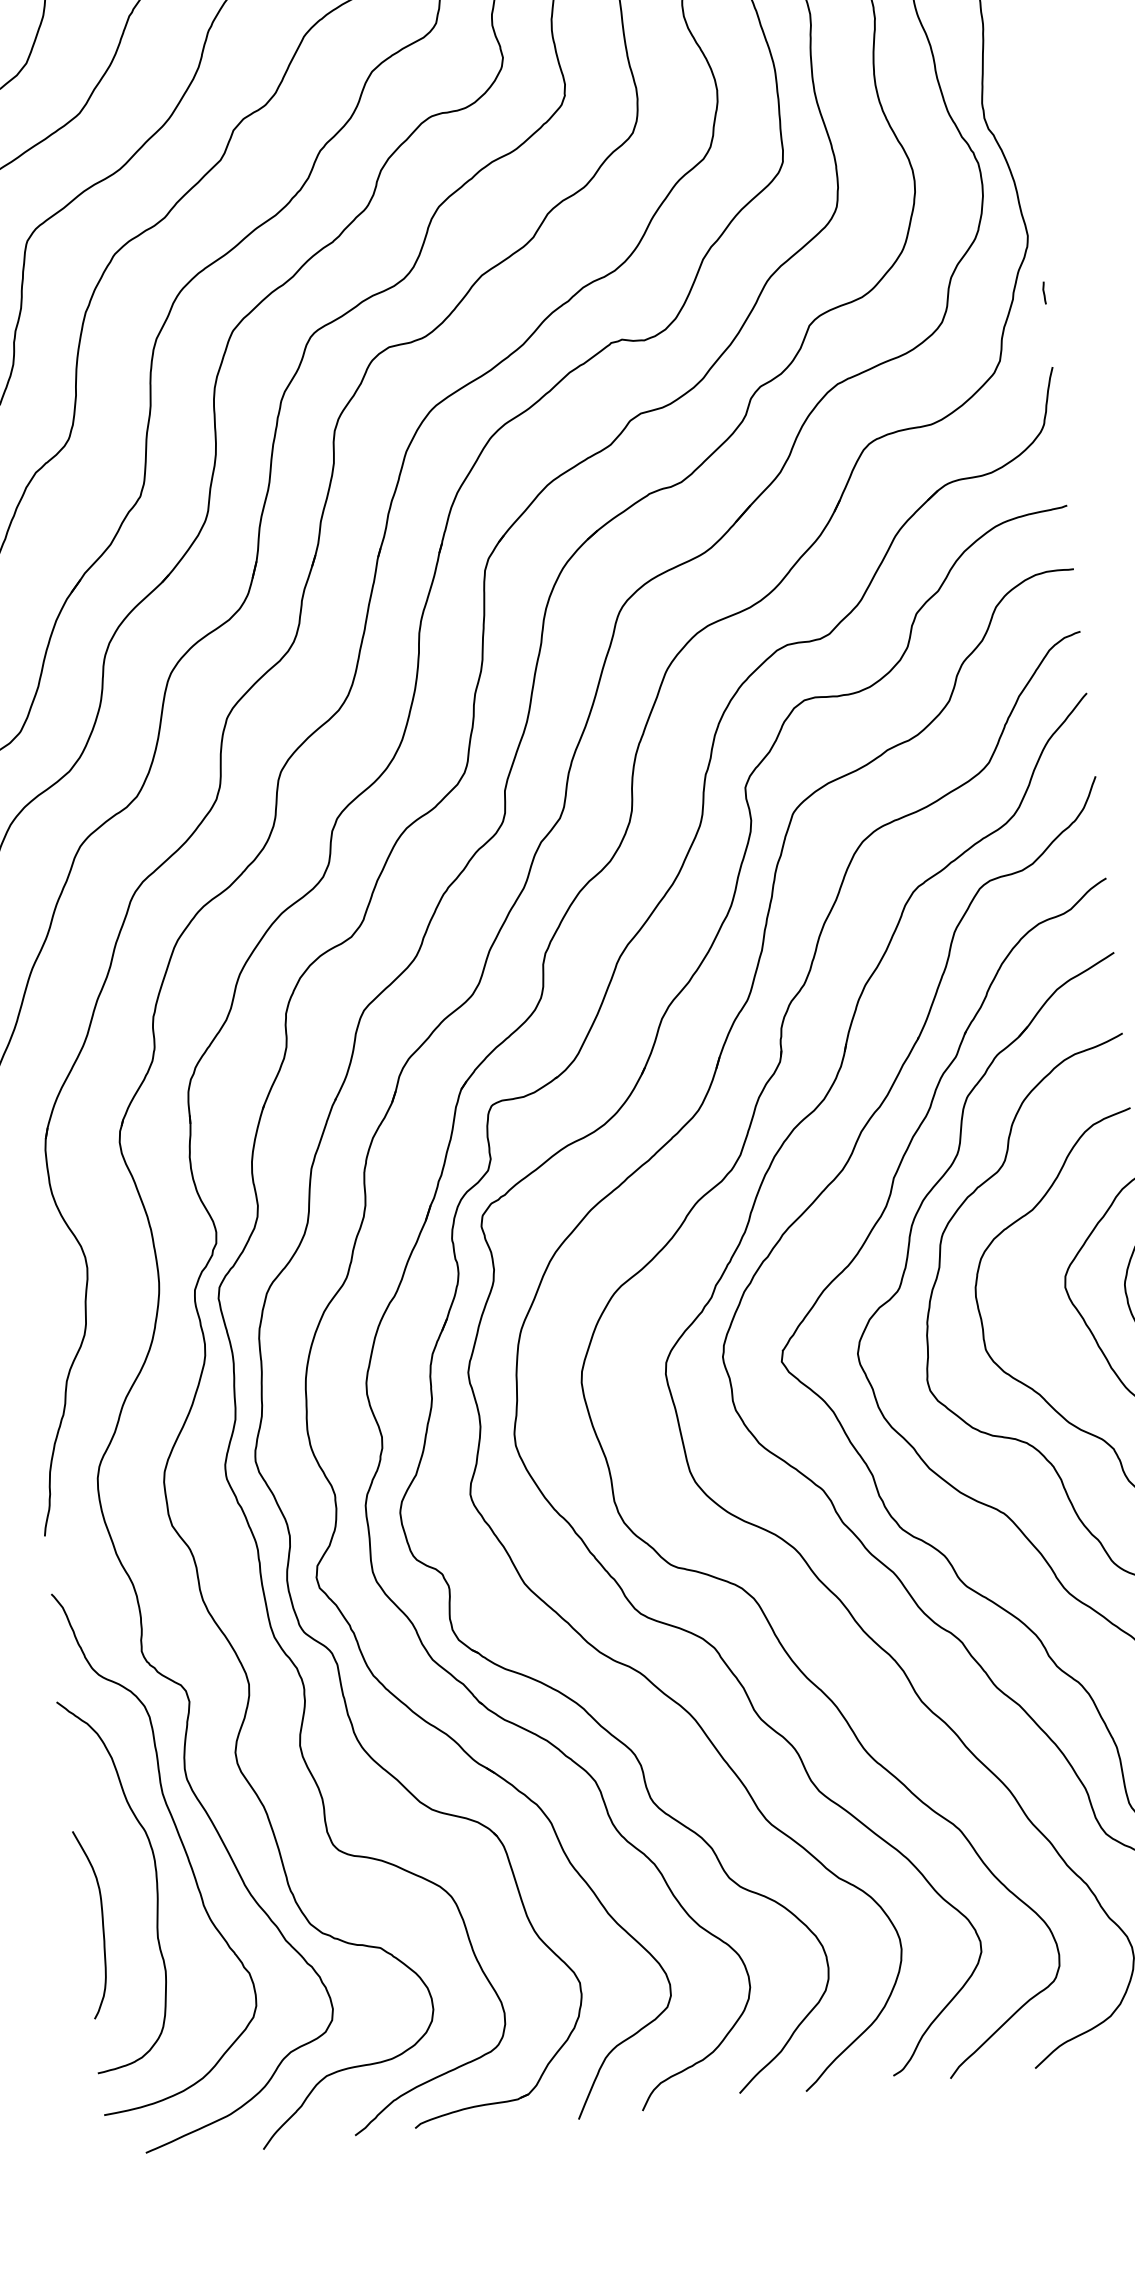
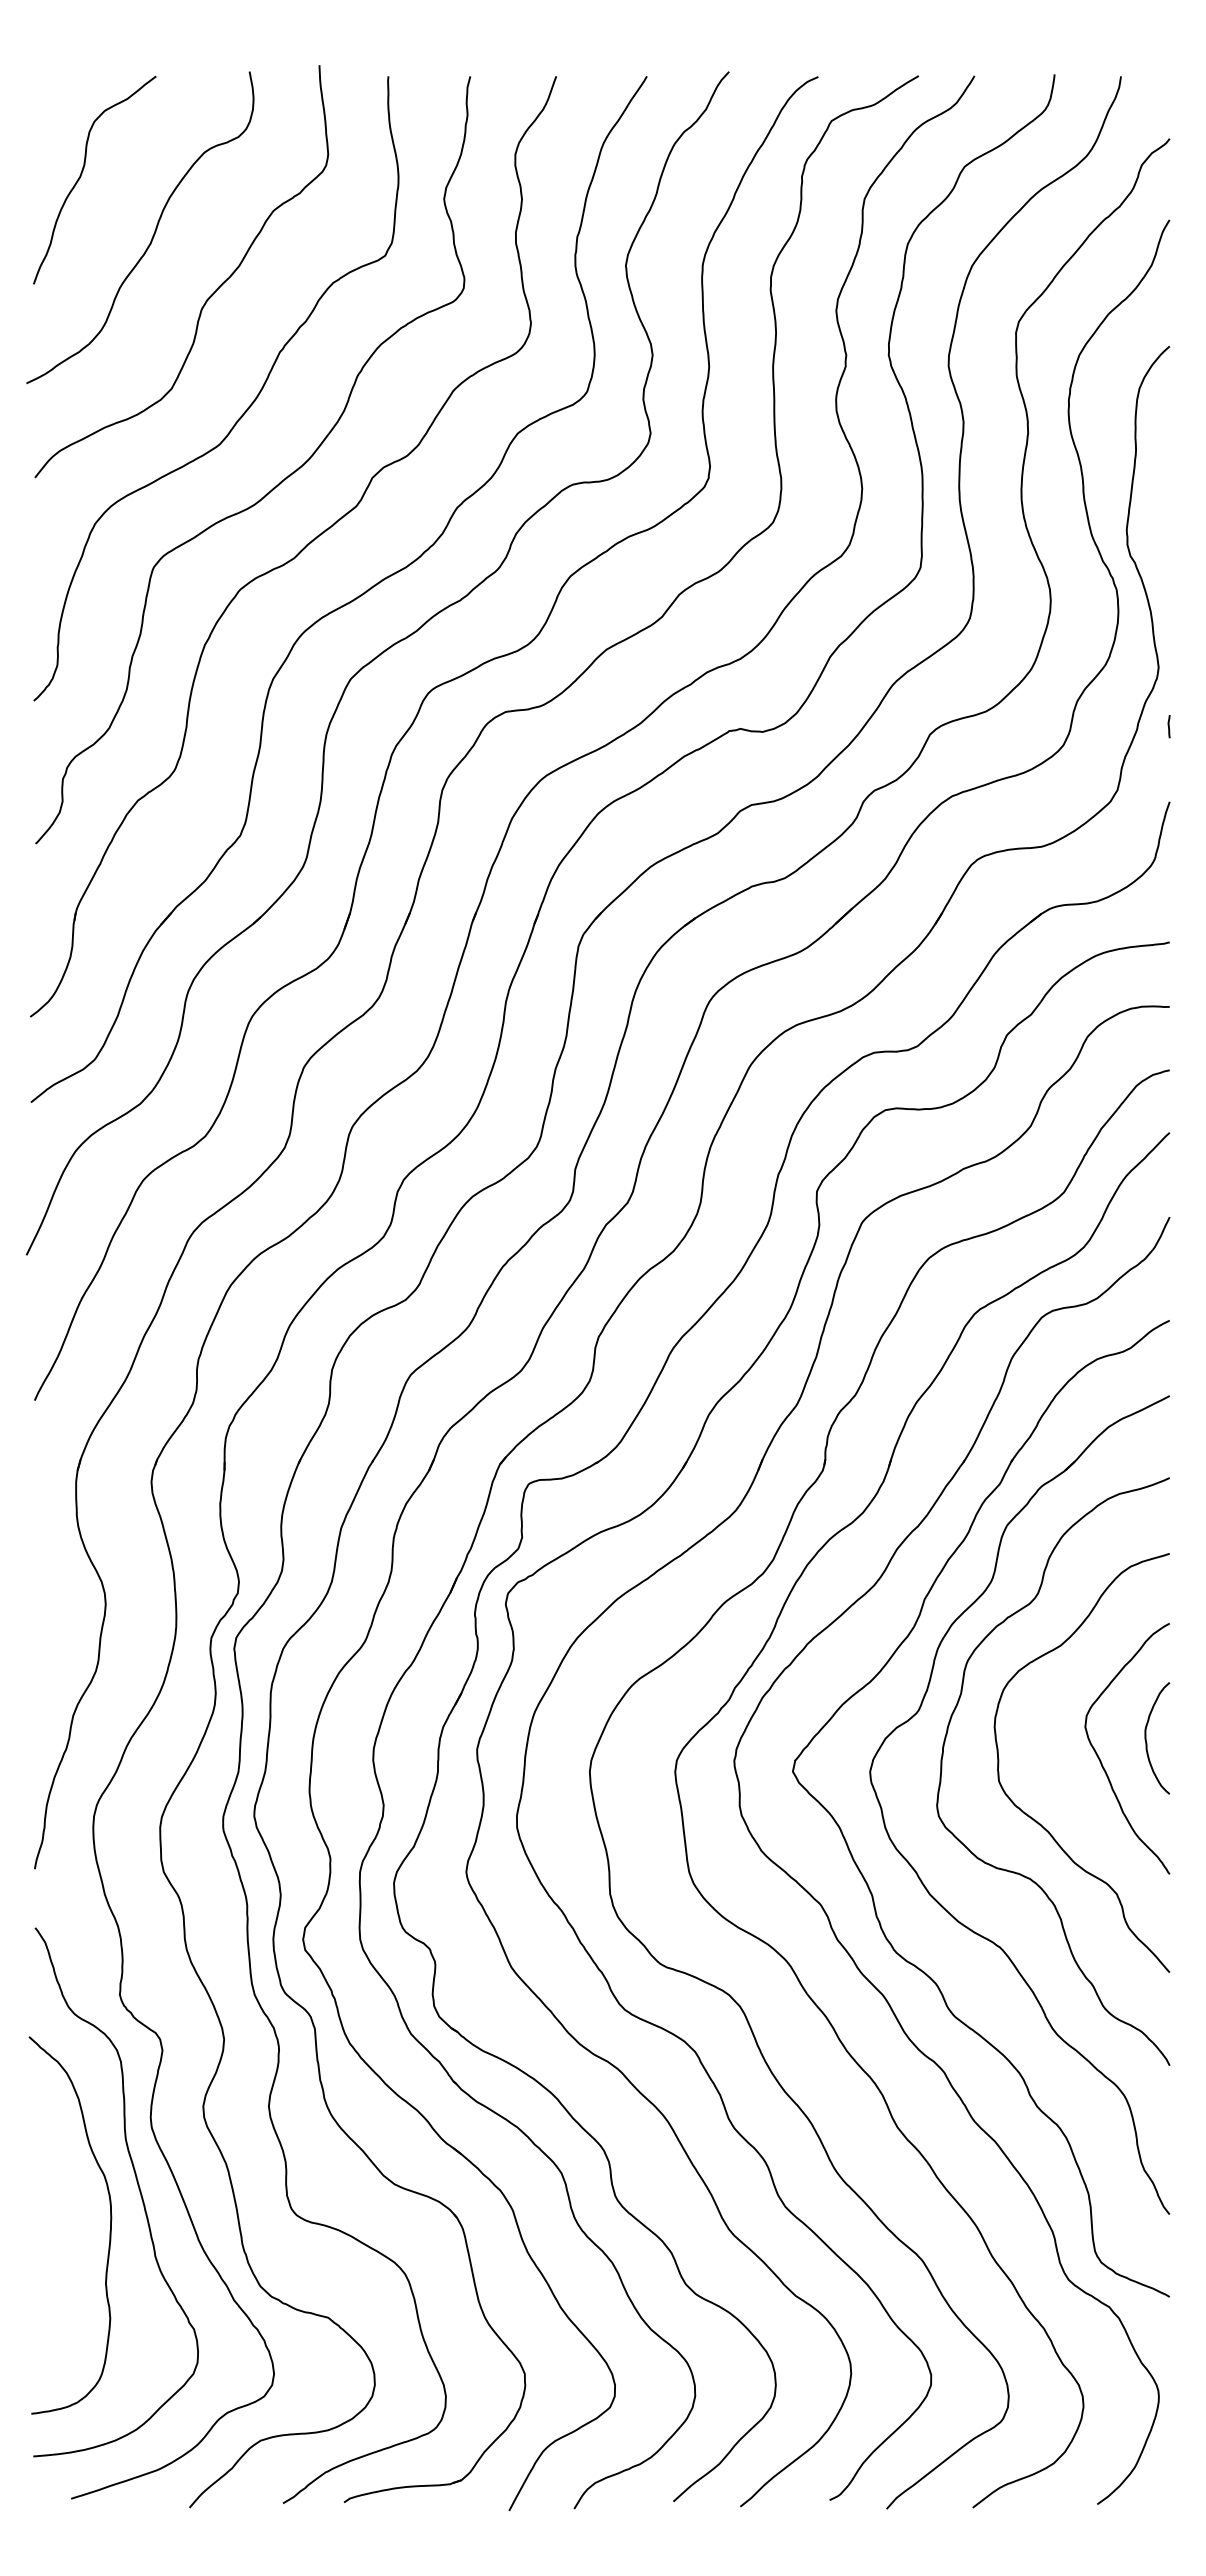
curve: (102, 1923) -> (51, 2263), removed

